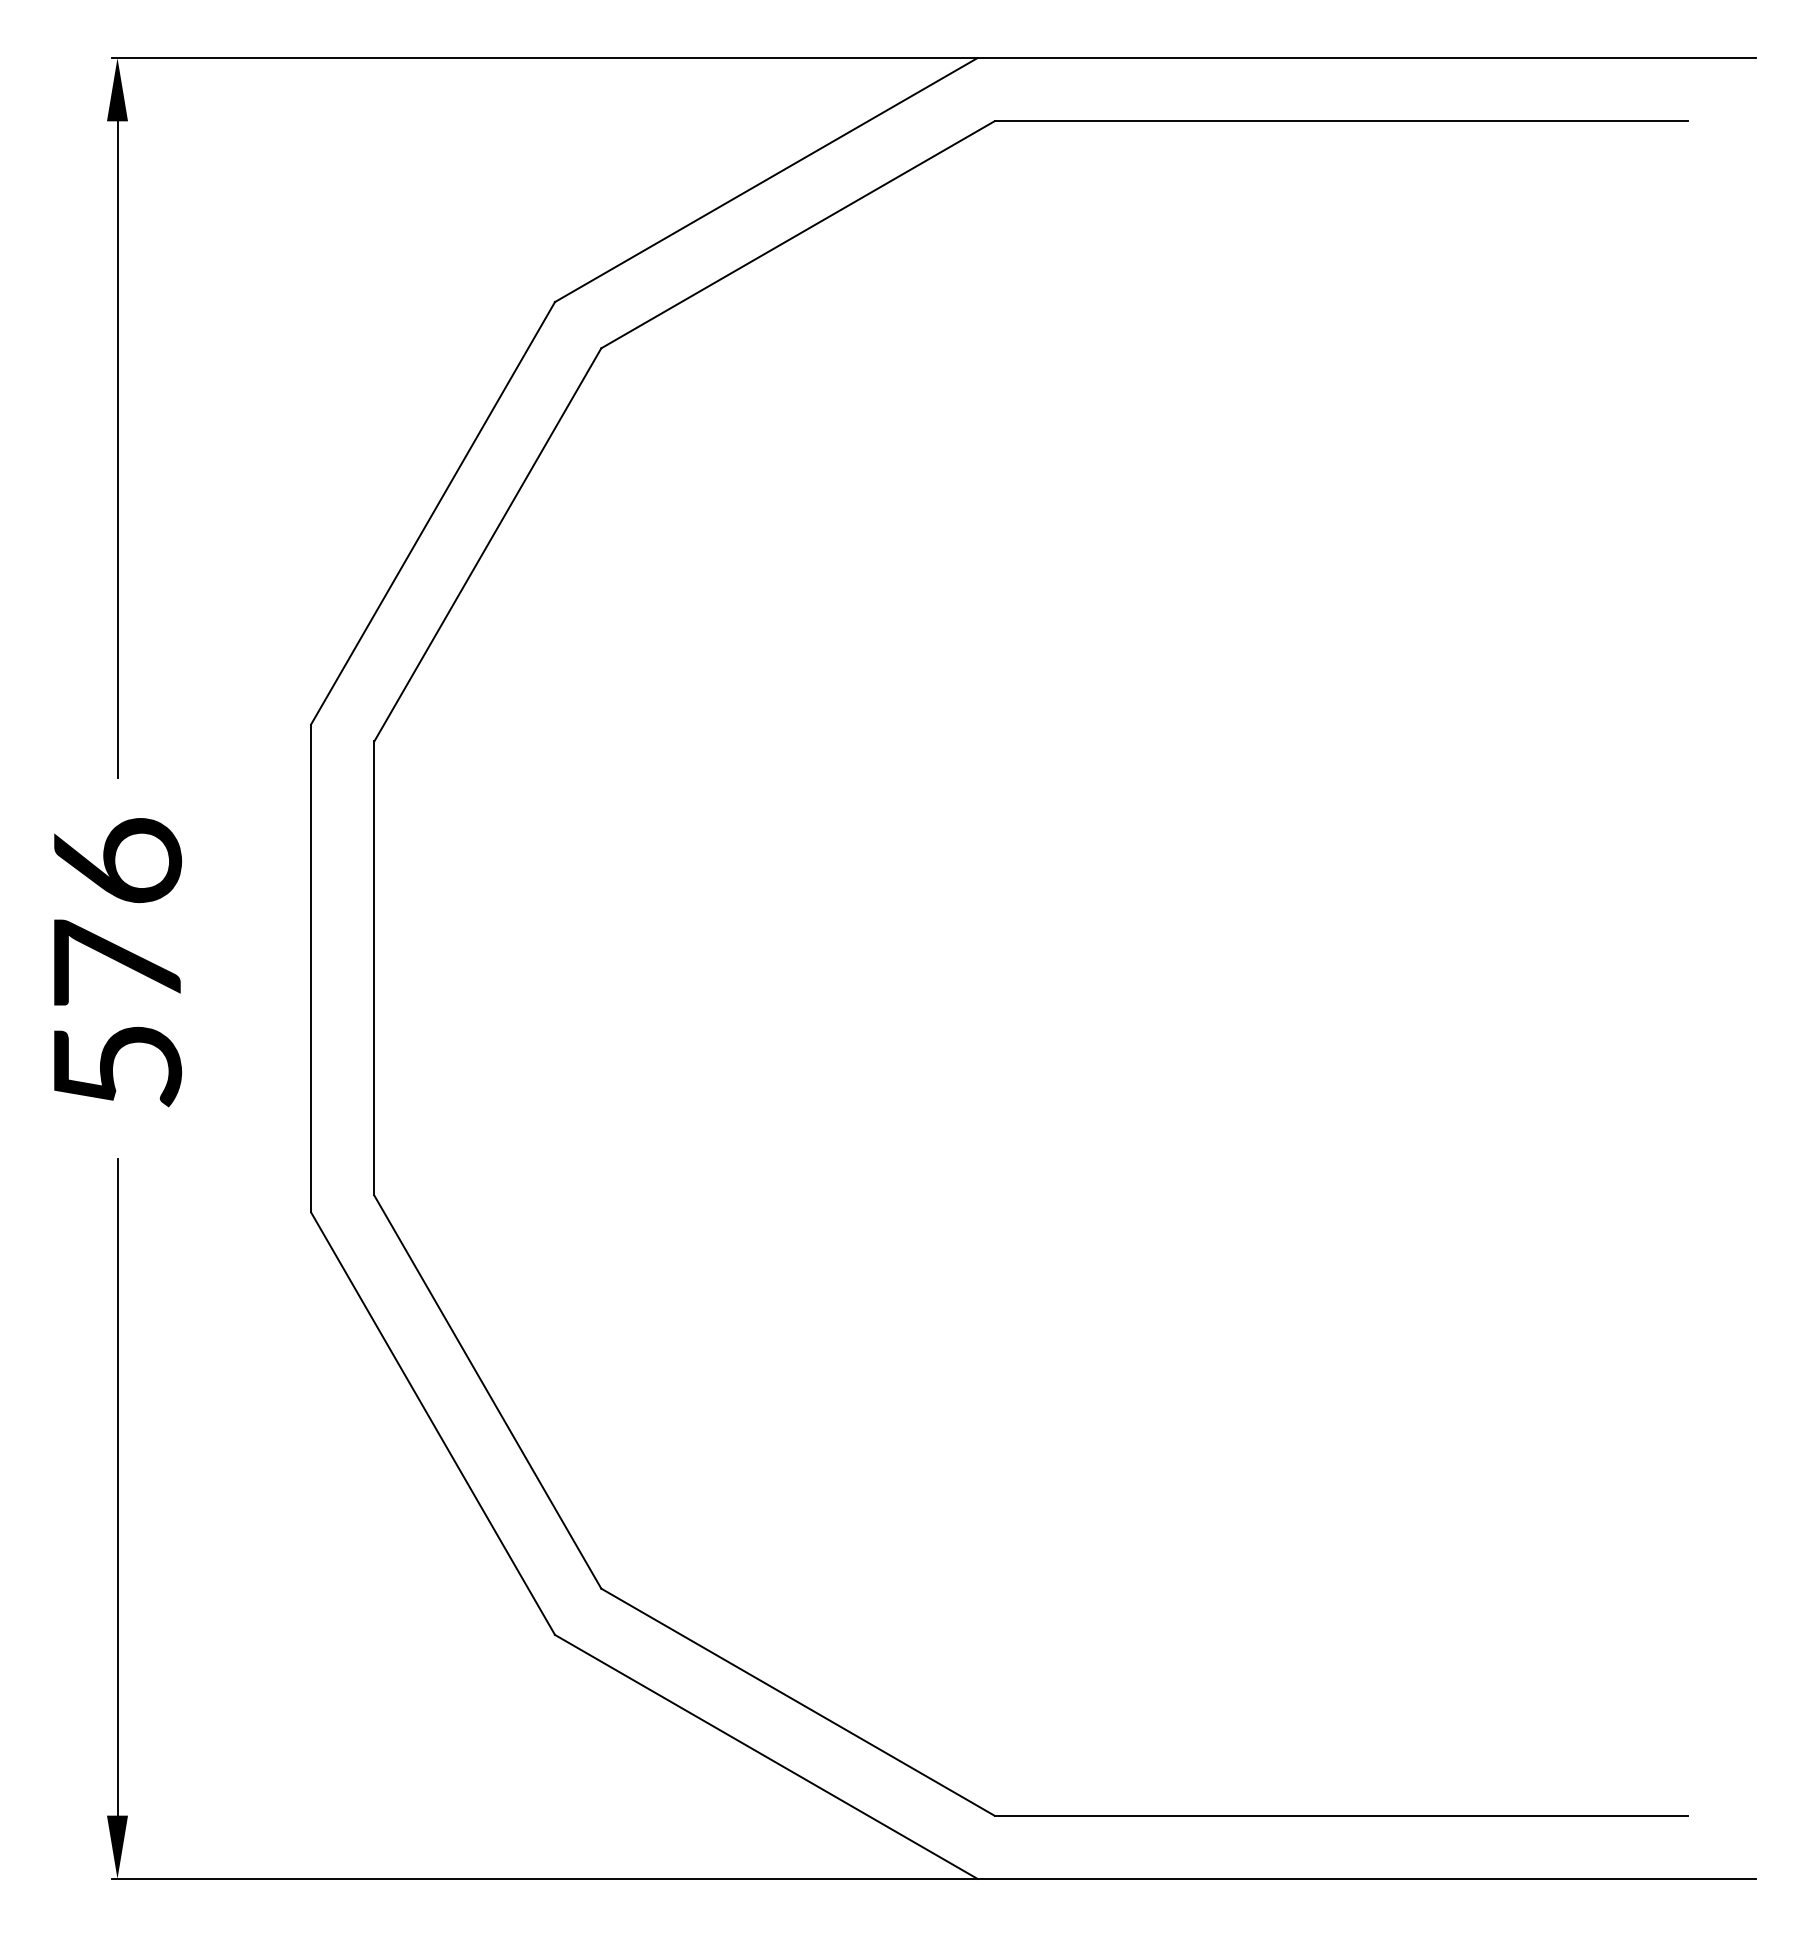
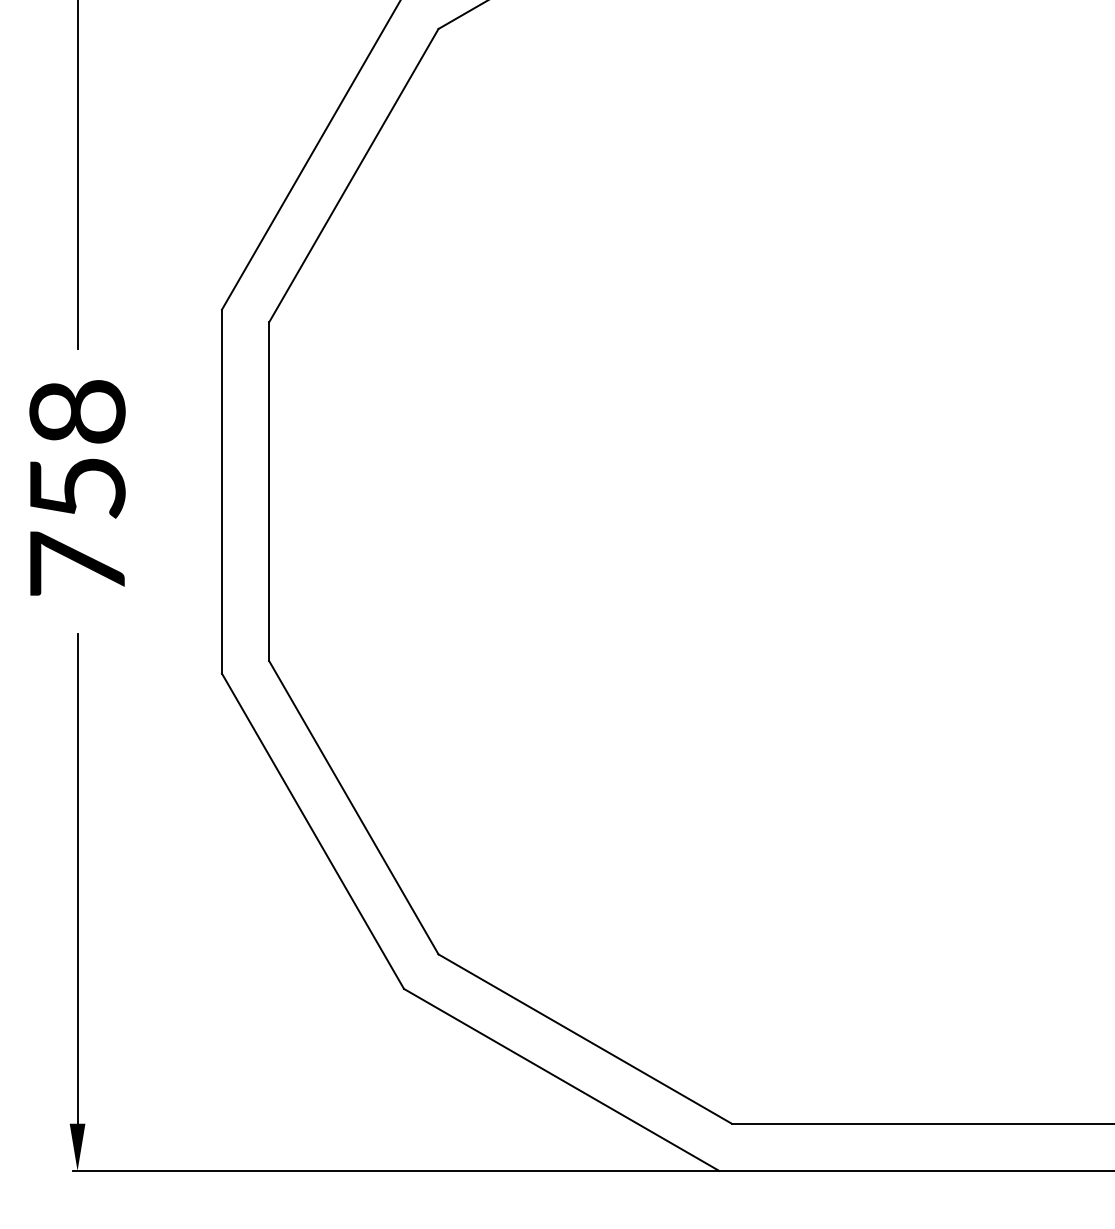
text: (117, 962) -> (77, 487), 576 -> 758

